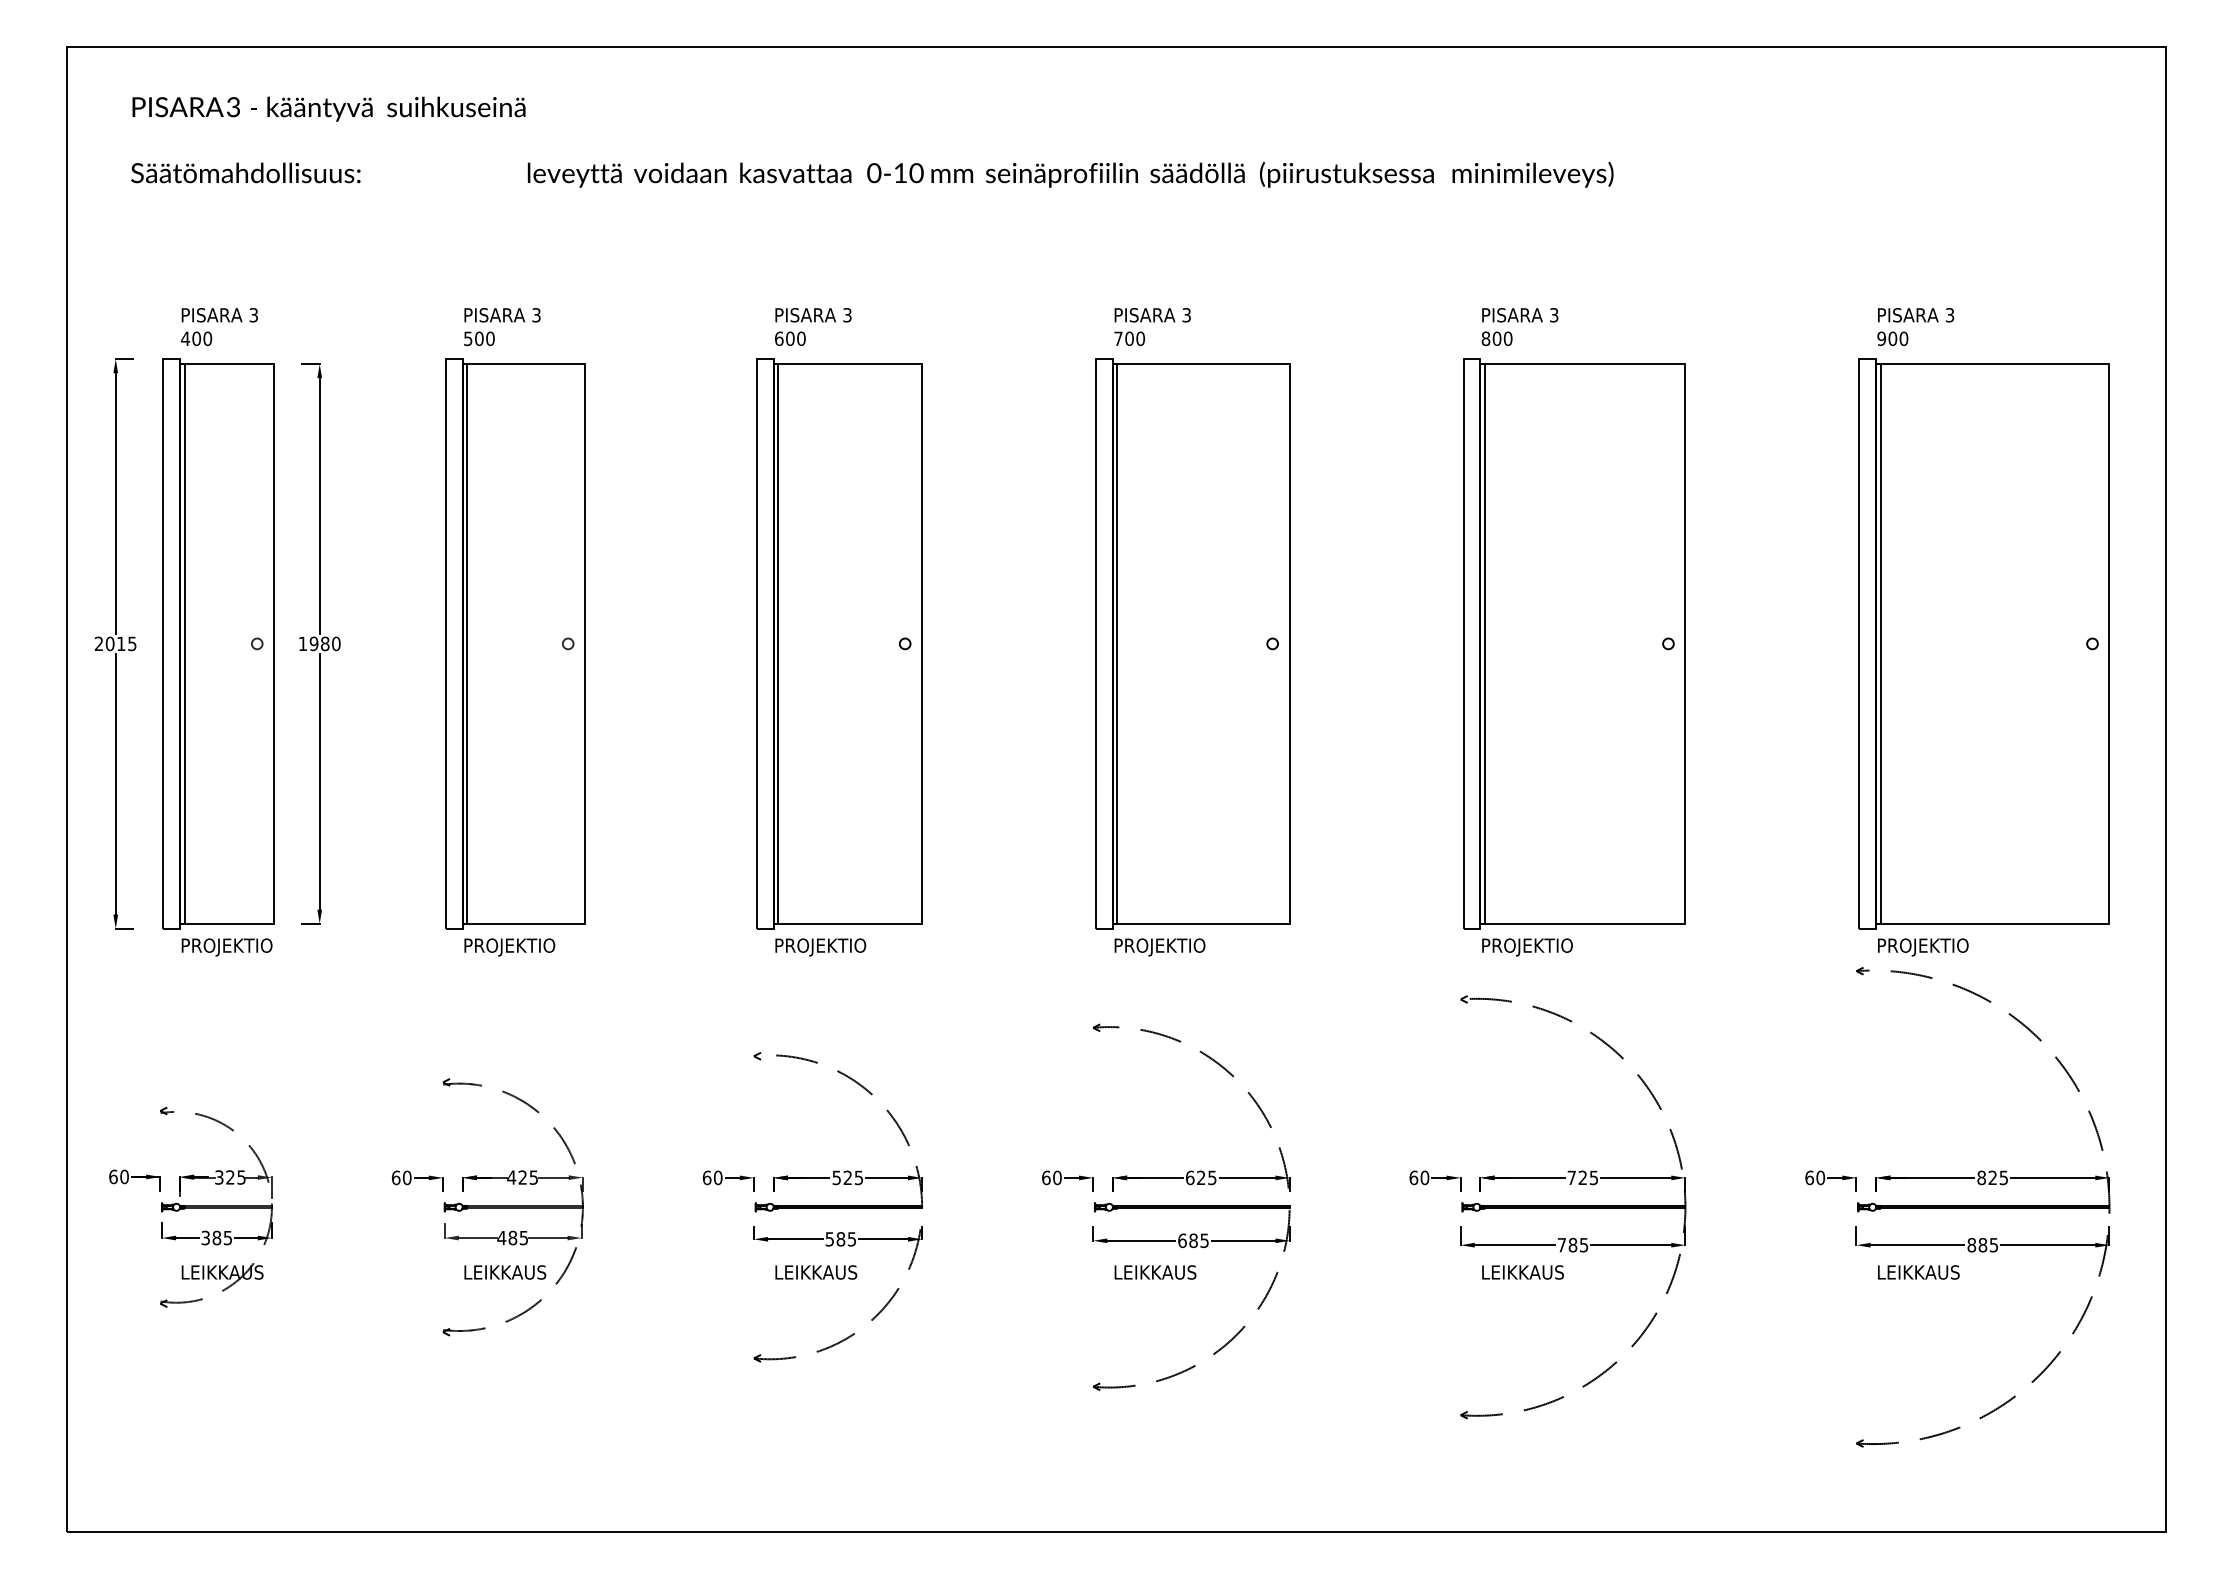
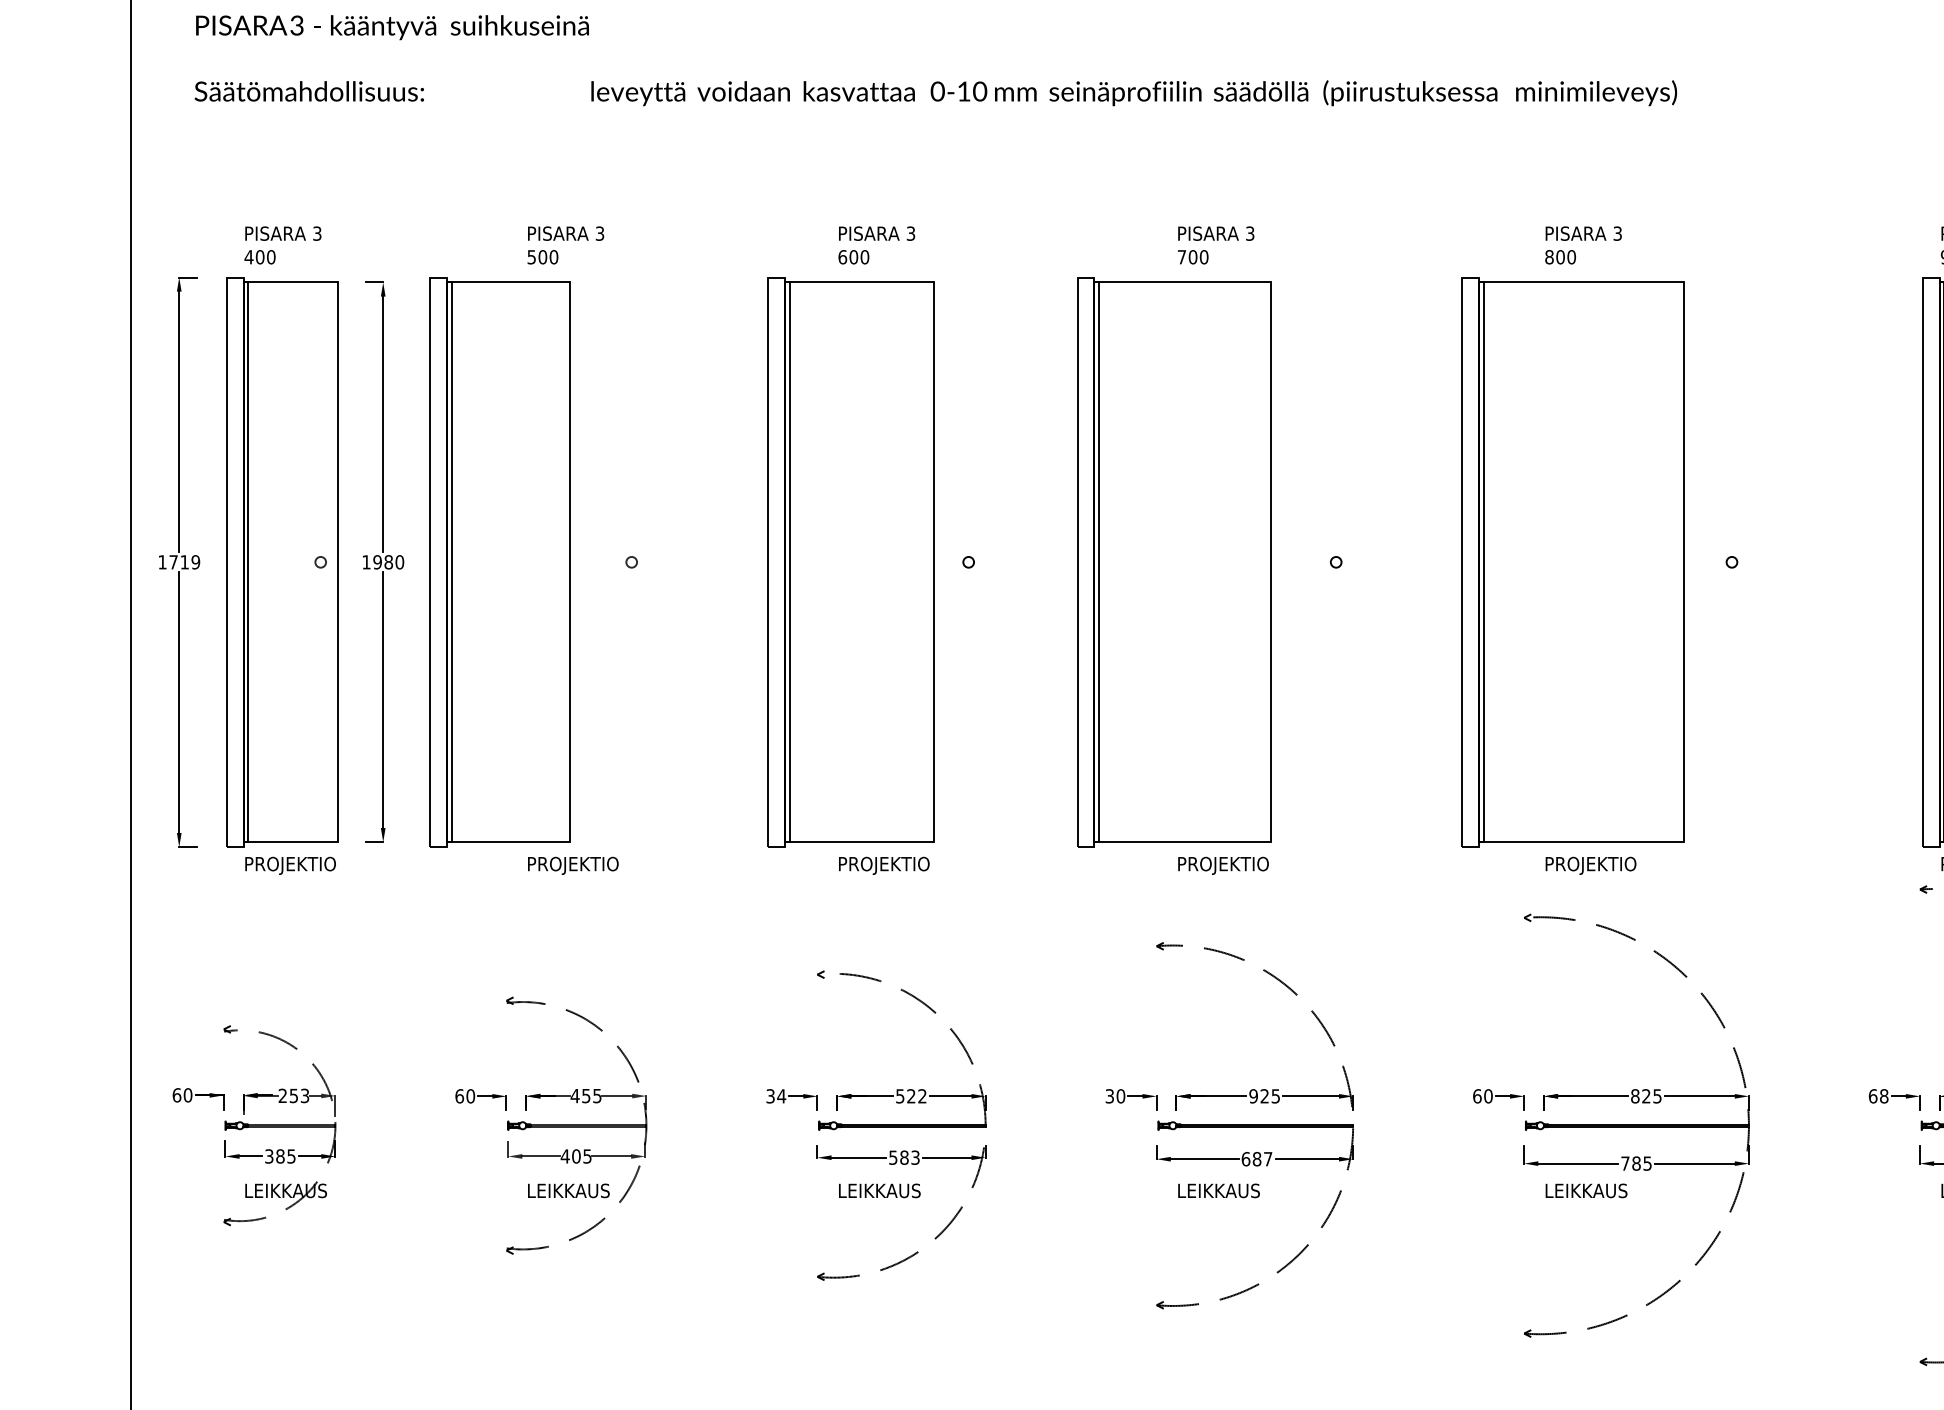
text: (115, 643) -> (179, 561), 2015 -> 1719
part: (515, 643) -> (500, 561), moved
part: (839, 643) -> (851, 561), moved
part: (1192, 643) -> (1174, 561), moved
part: (1574, 643) -> (1573, 561), moved
text: (230, 1177) -> (294, 1095), 325 -> 253
text: (522, 1177) -> (586, 1095), 425 -> 455
text: (712, 1177) -> (776, 1095), 60 -> 34
text: (858, 1177) -> (922, 1095), 525 -> 522
text: (1046, 1177) -> (1110, 1095), 60 -> 30
text: (1189, 1177) -> (1253, 1095), 625 -> 925
text: (1571, 1177) -> (1635, 1095), 725 -> 825
text: (1820, 1177) -> (1884, 1095), 60 -> 68
text: (512, 1237) -> (576, 1155), 485 -> 405
text: (852, 1238) -> (916, 1156), 585 -> 583
text: (1204, 1240) -> (1268, 1158), 685 -> 687

